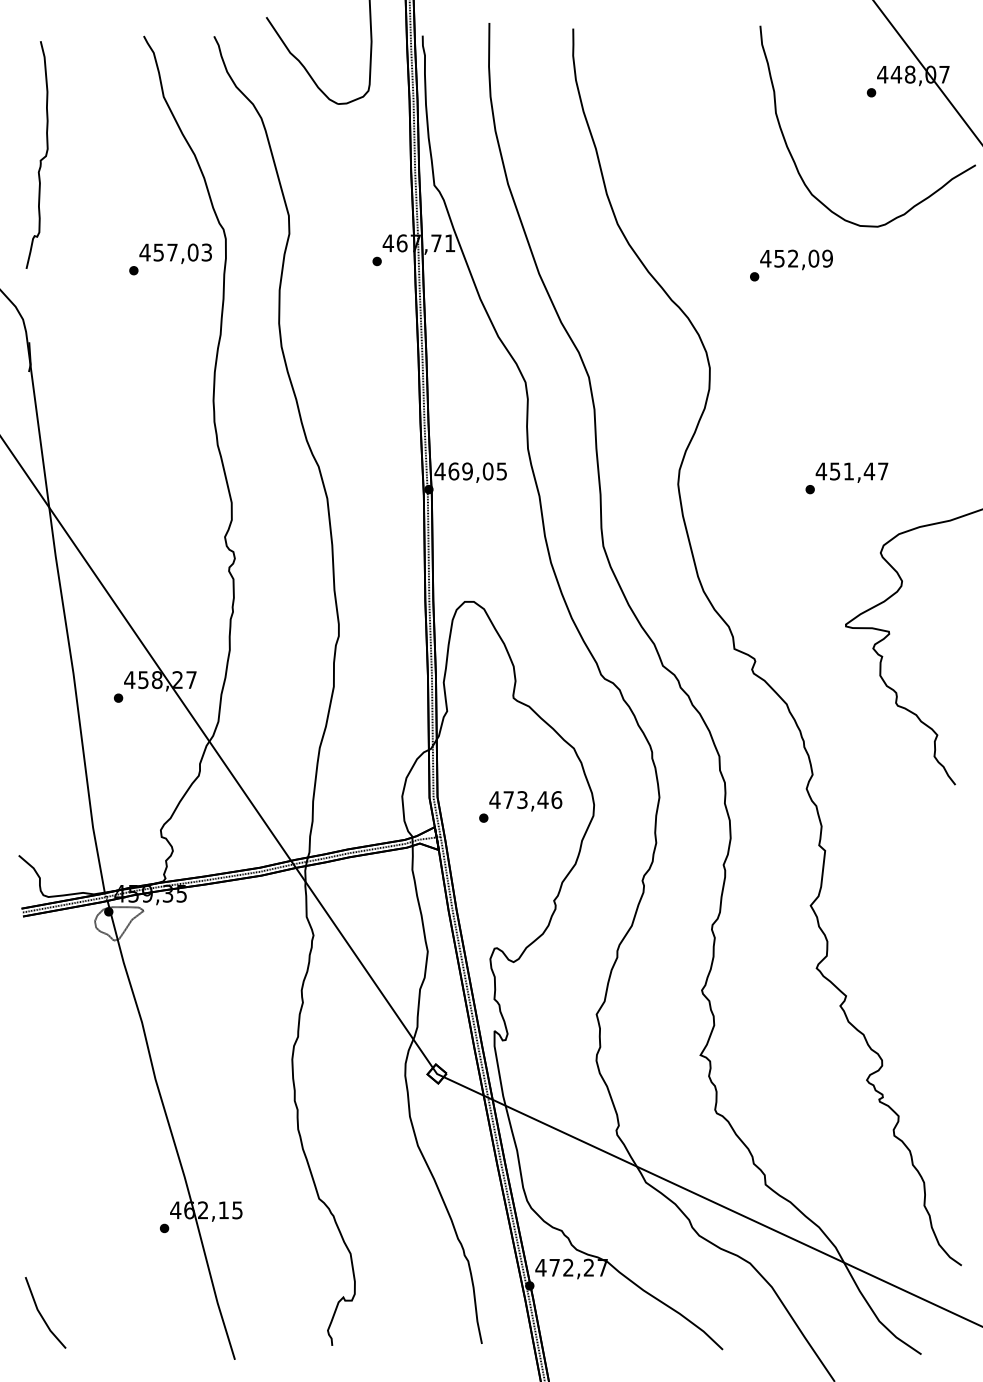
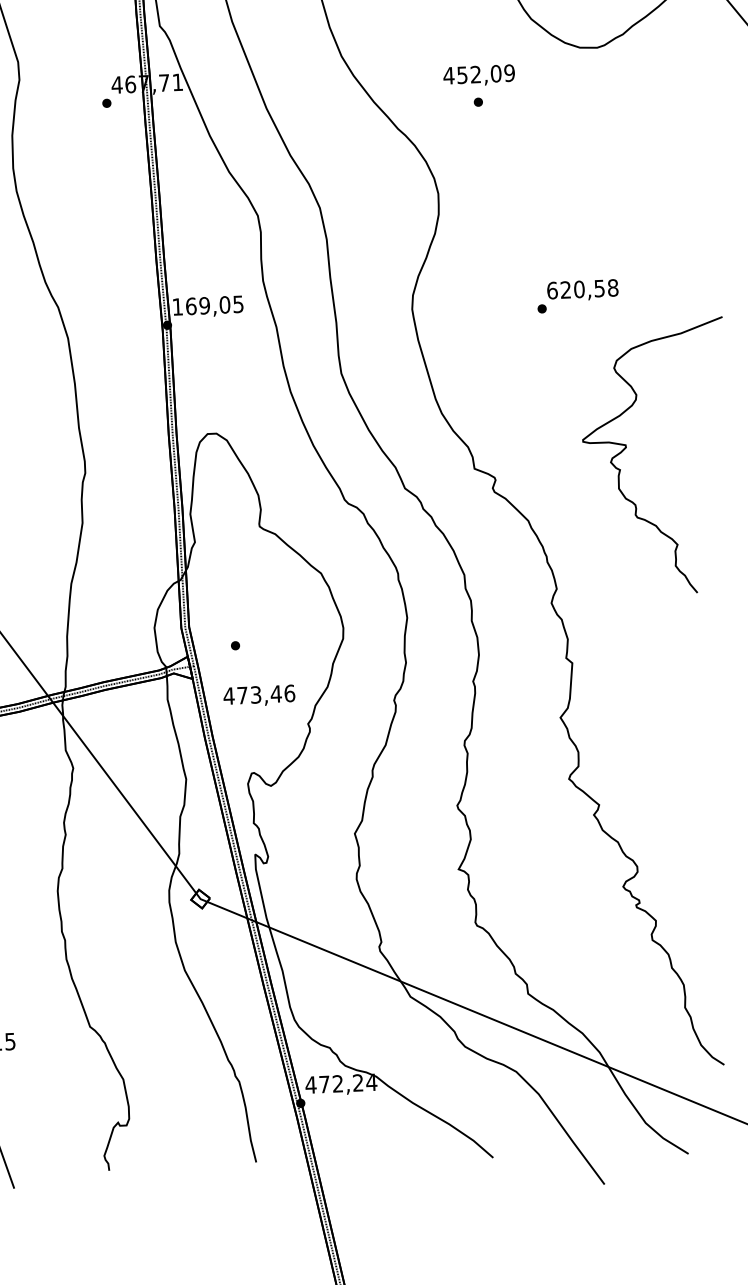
text: (796, 259) -> (479, 75), moved
text: (439, 471) -> (177, 307), 469,05 -> 169,05
text: (851, 471) -> (581, 289), 451,47 -> 620,58
text: (525, 801) -> (259, 696), moved
text: (602, 1267) -> (371, 1082), 472,27 -> 472,24

